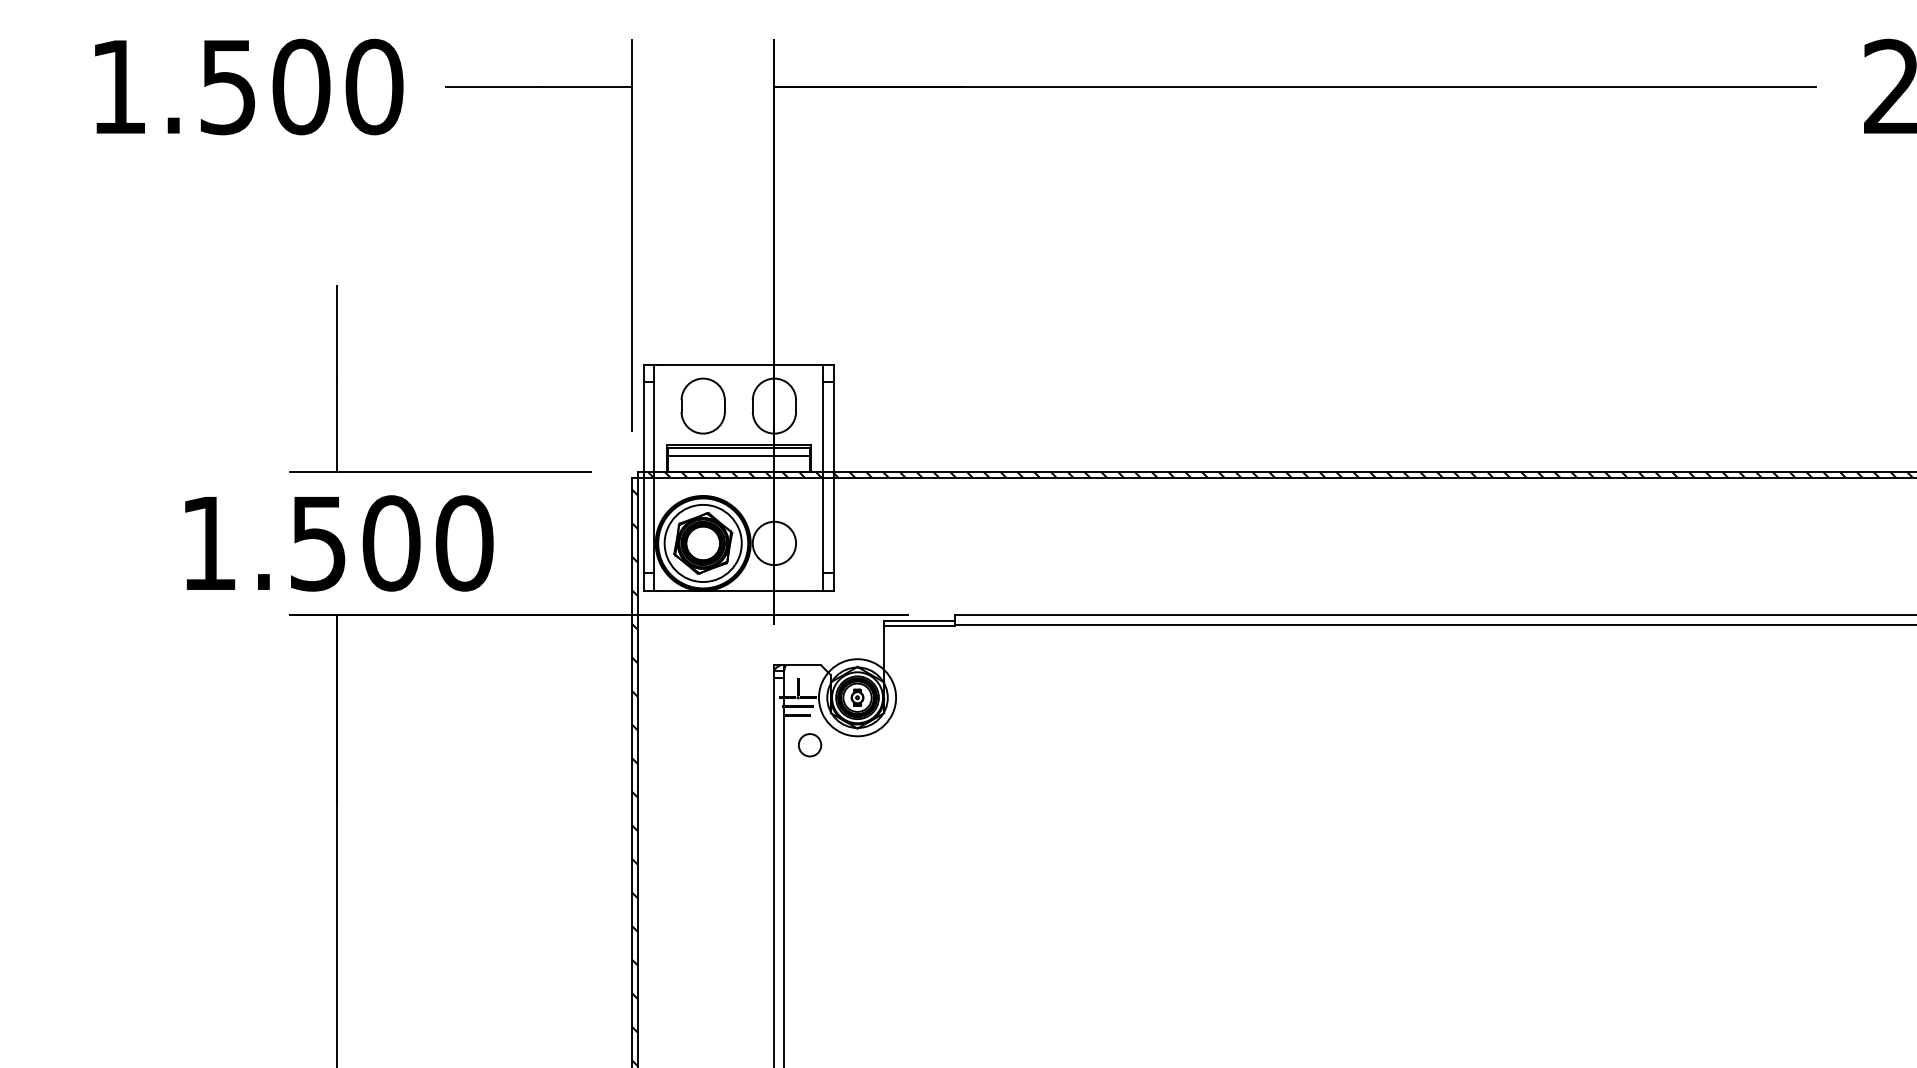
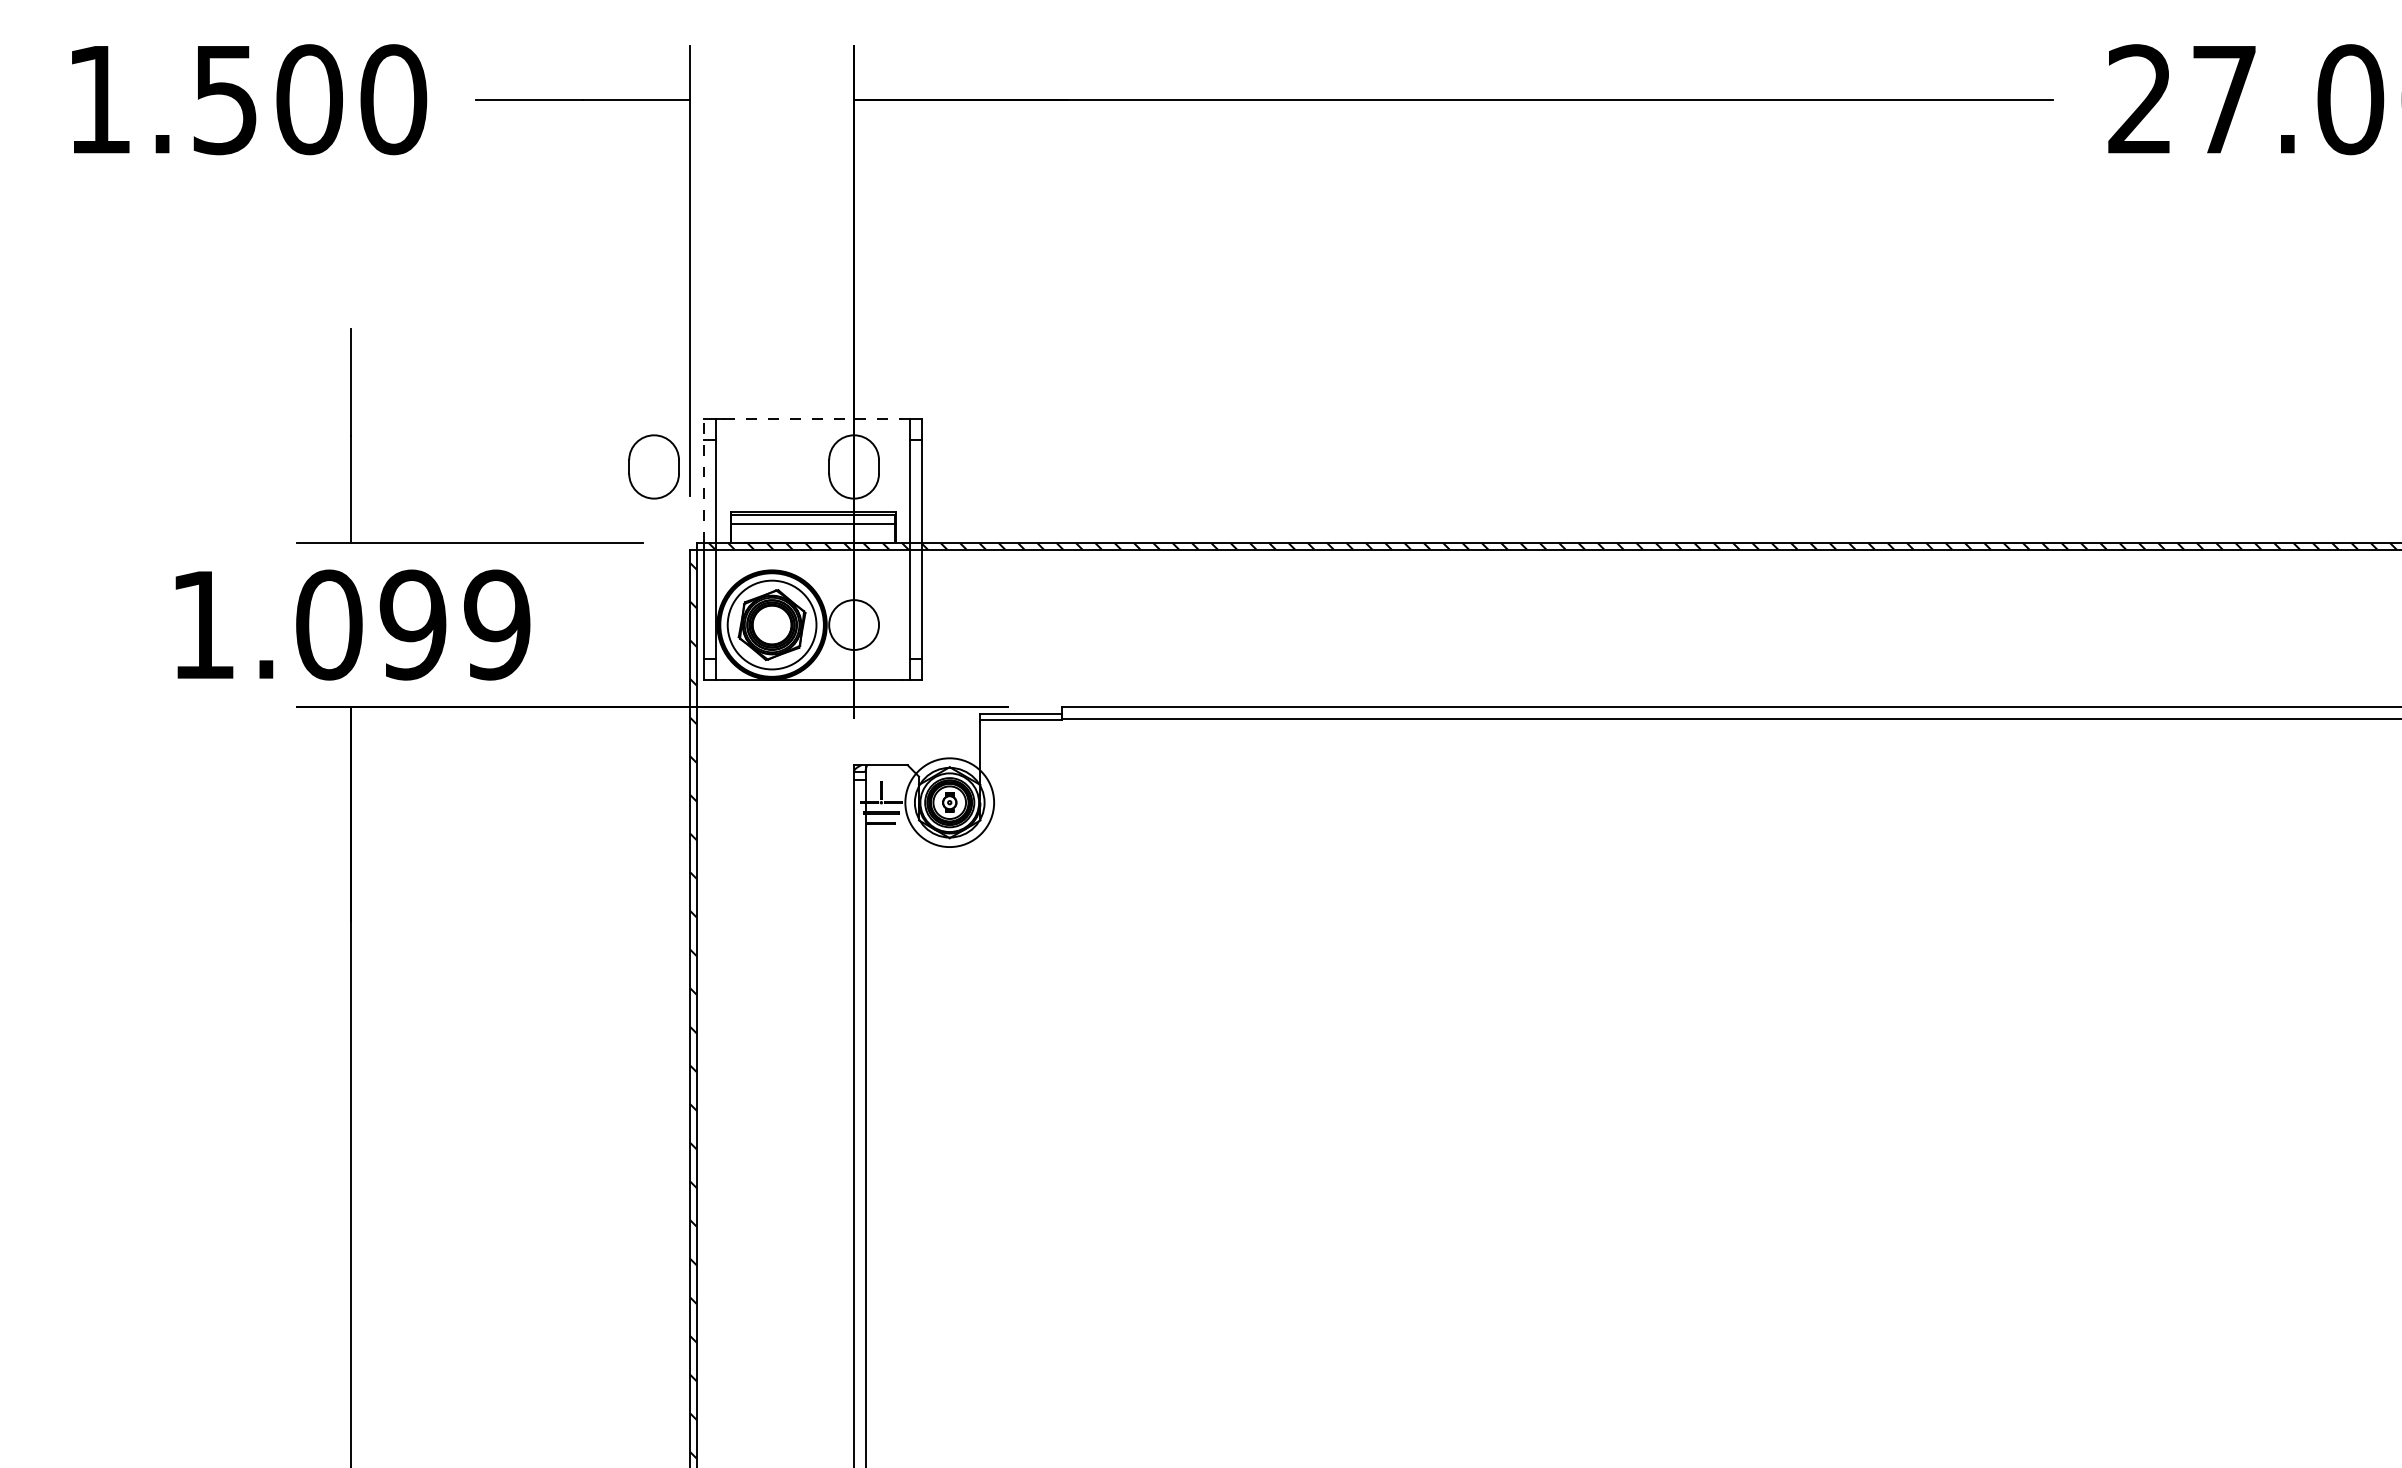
line: (739, 364) -> (813, 419), solid -> dashed
part: (702, 405) -> (653, 466), moved
line: (643, 418) -> (703, 481), solid -> dashed
text: (391, 542) -> (413, 624), 1.500 -> 1.099
circle: (809, 745) -> (894, 857), removed

